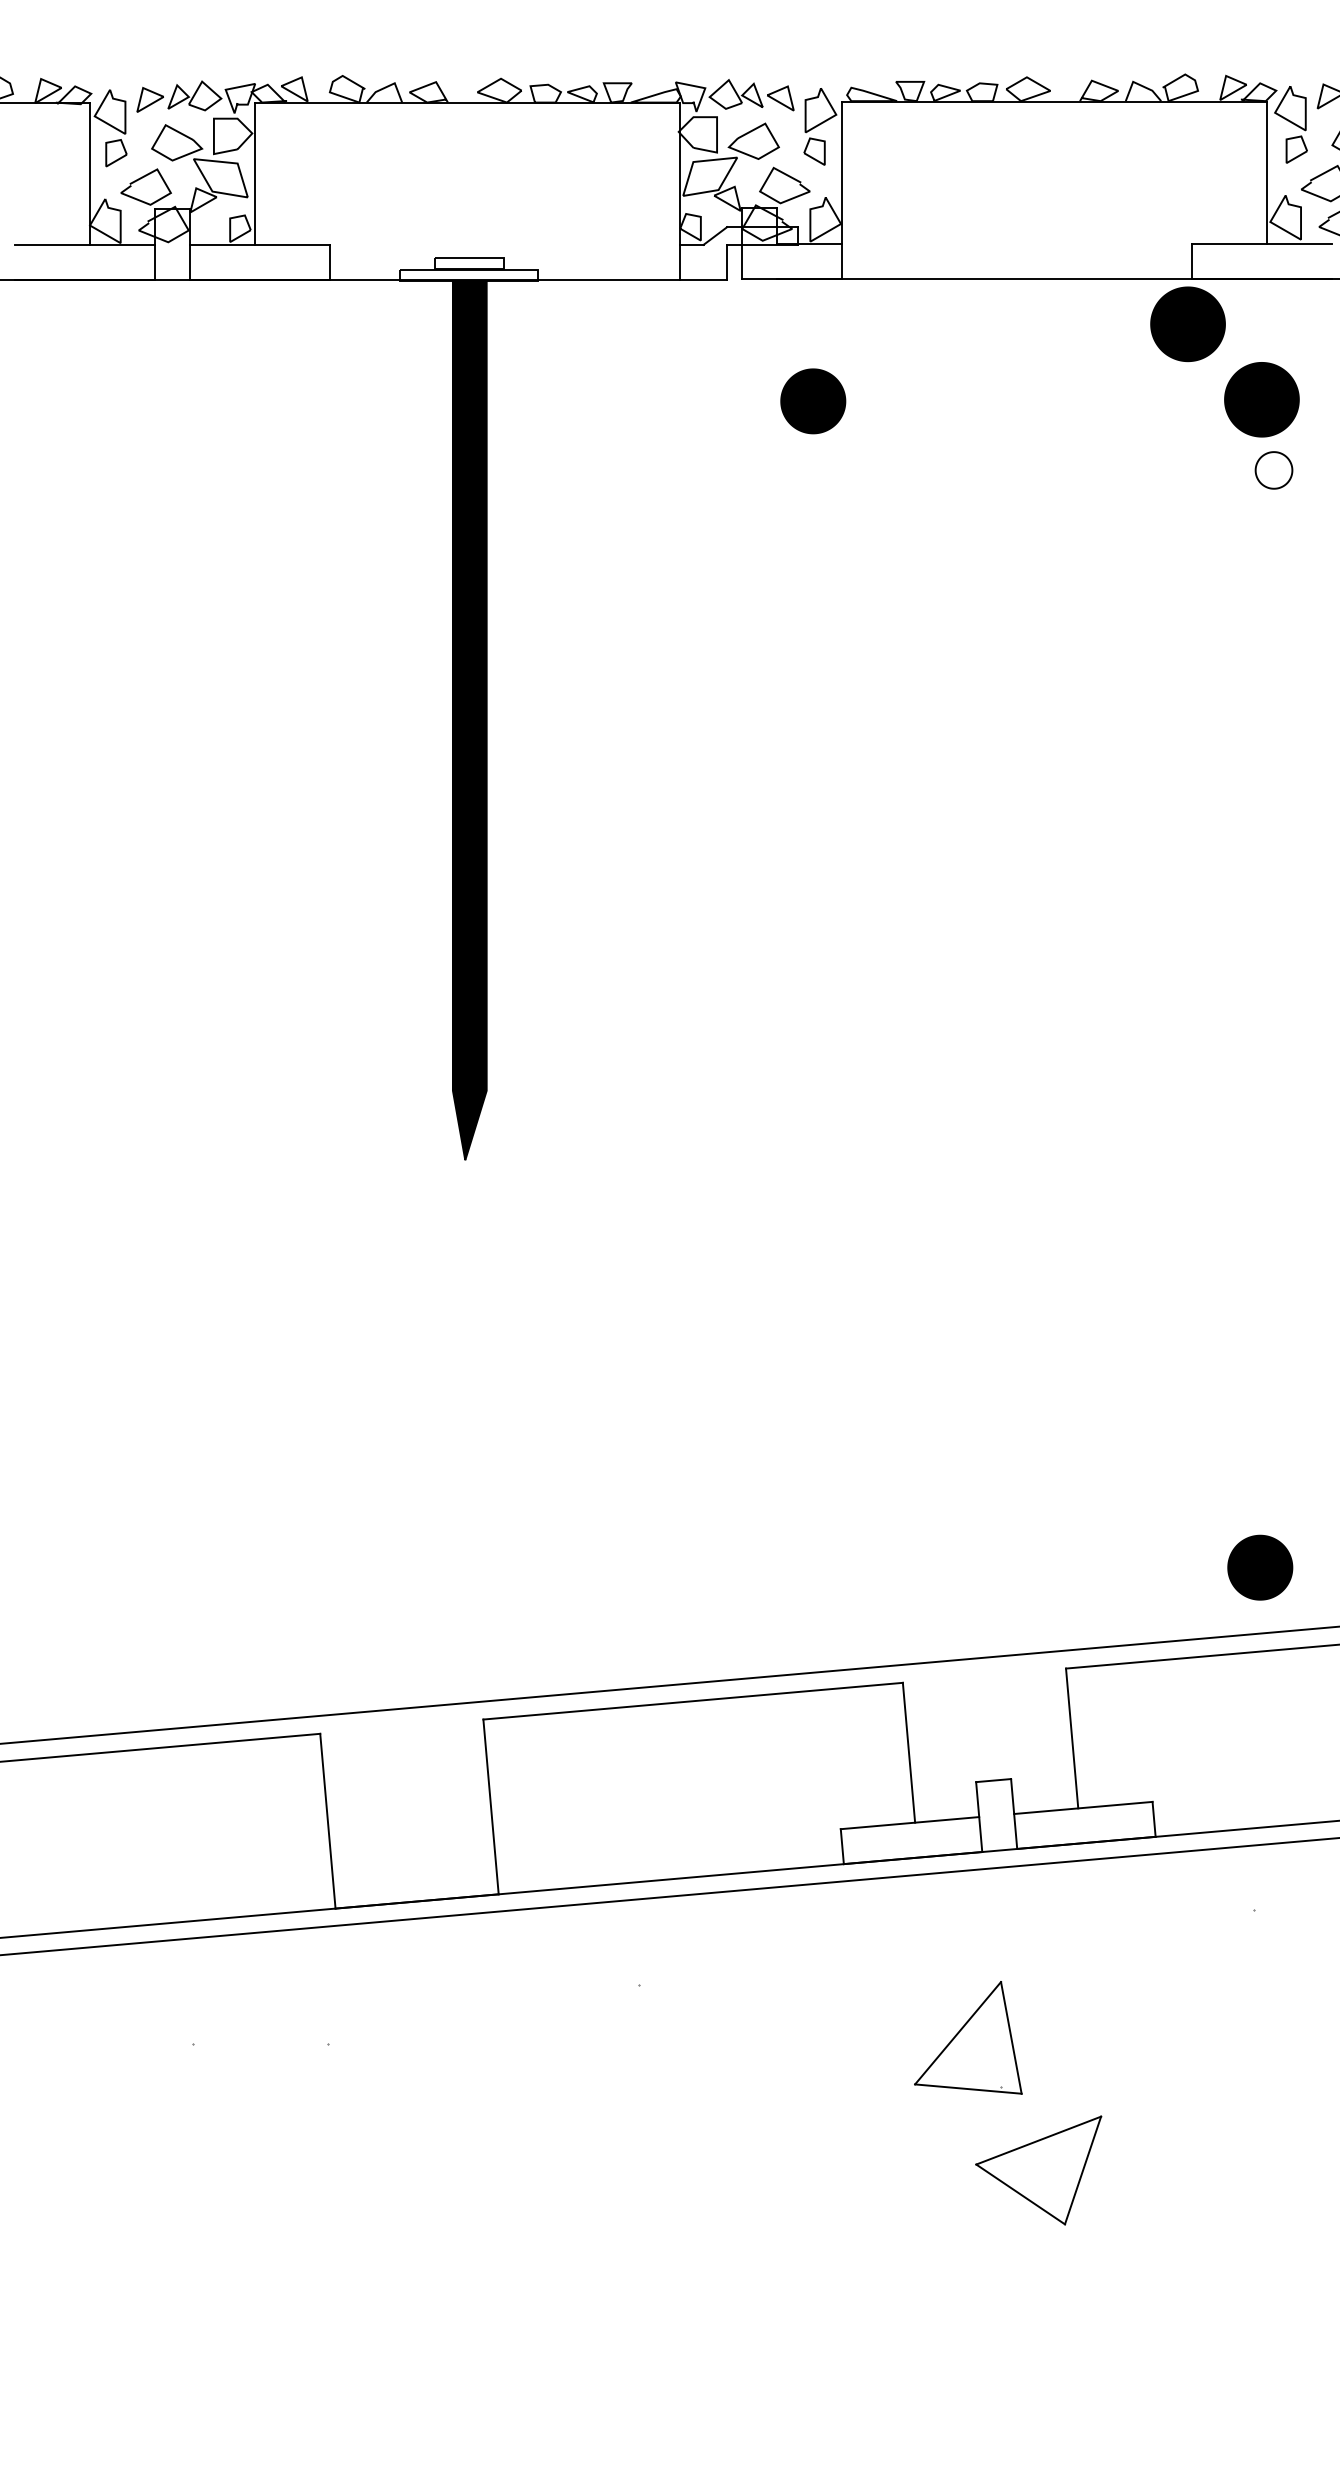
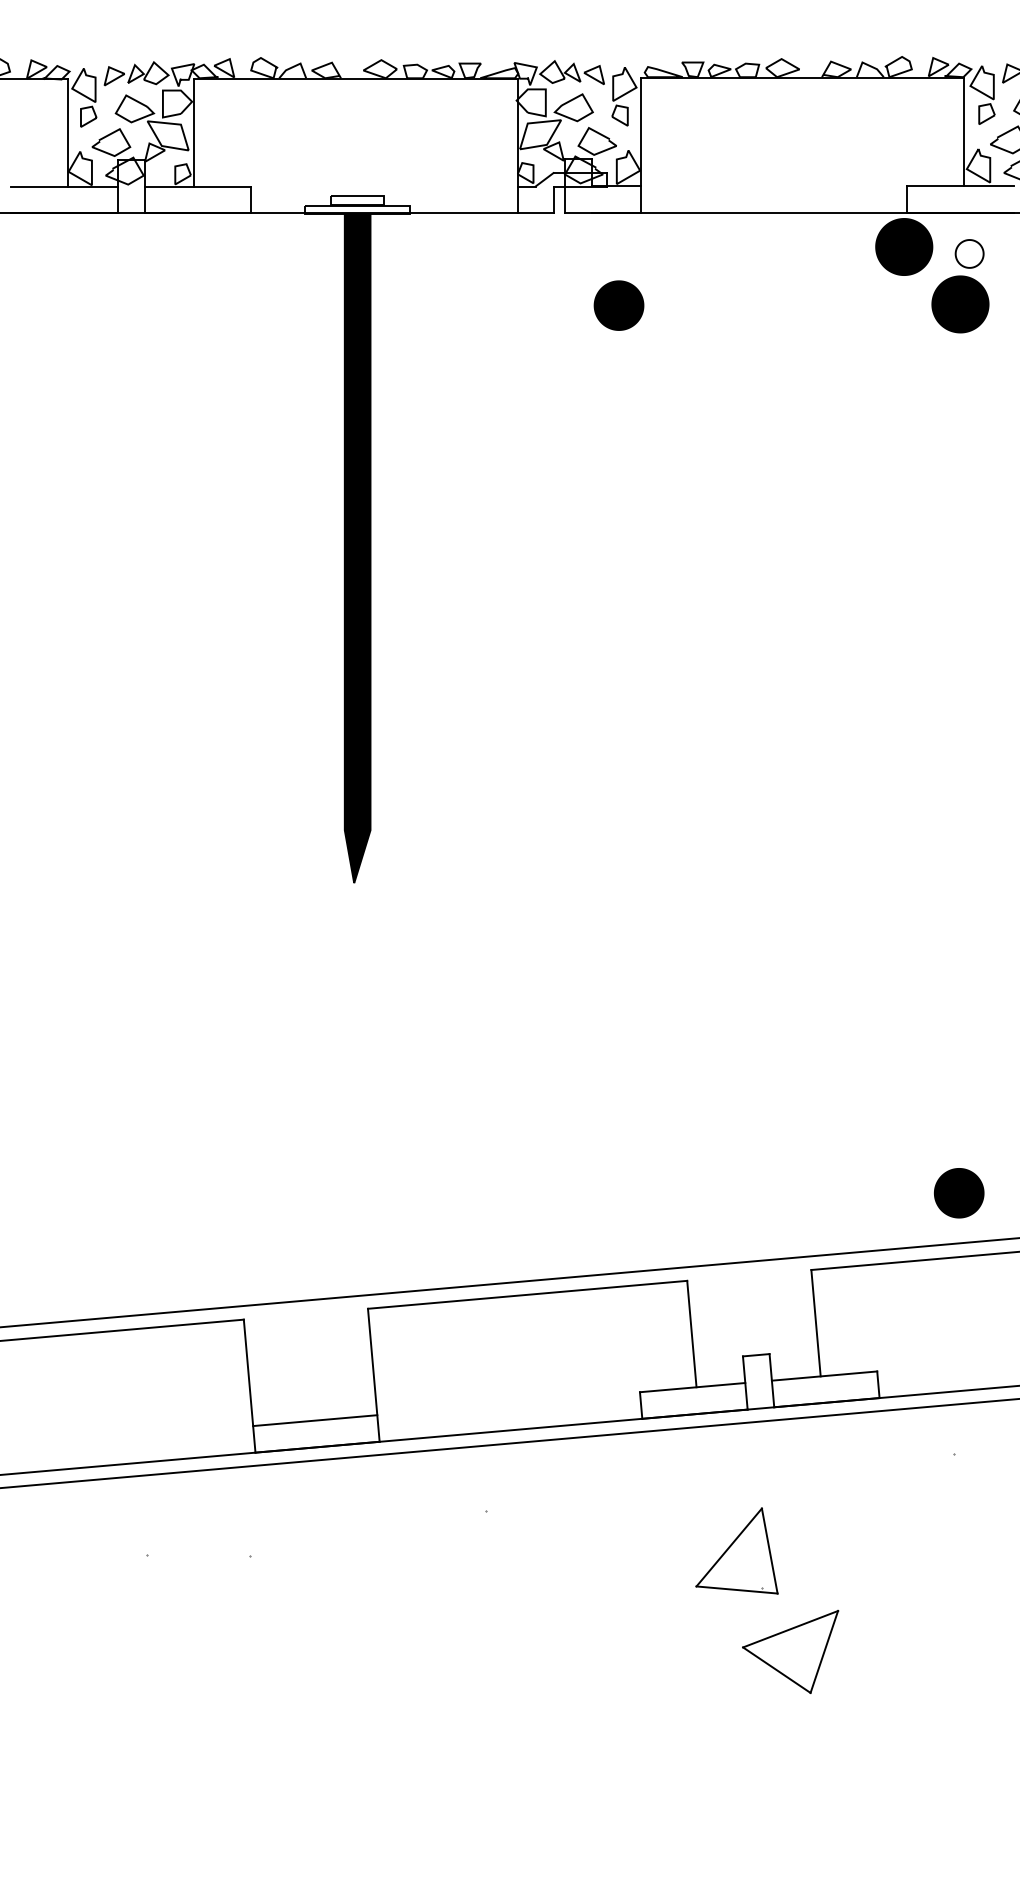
part: (1273, 470) -> (969, 254), moved
line: (413, 1866) -> (314, 1420), added

